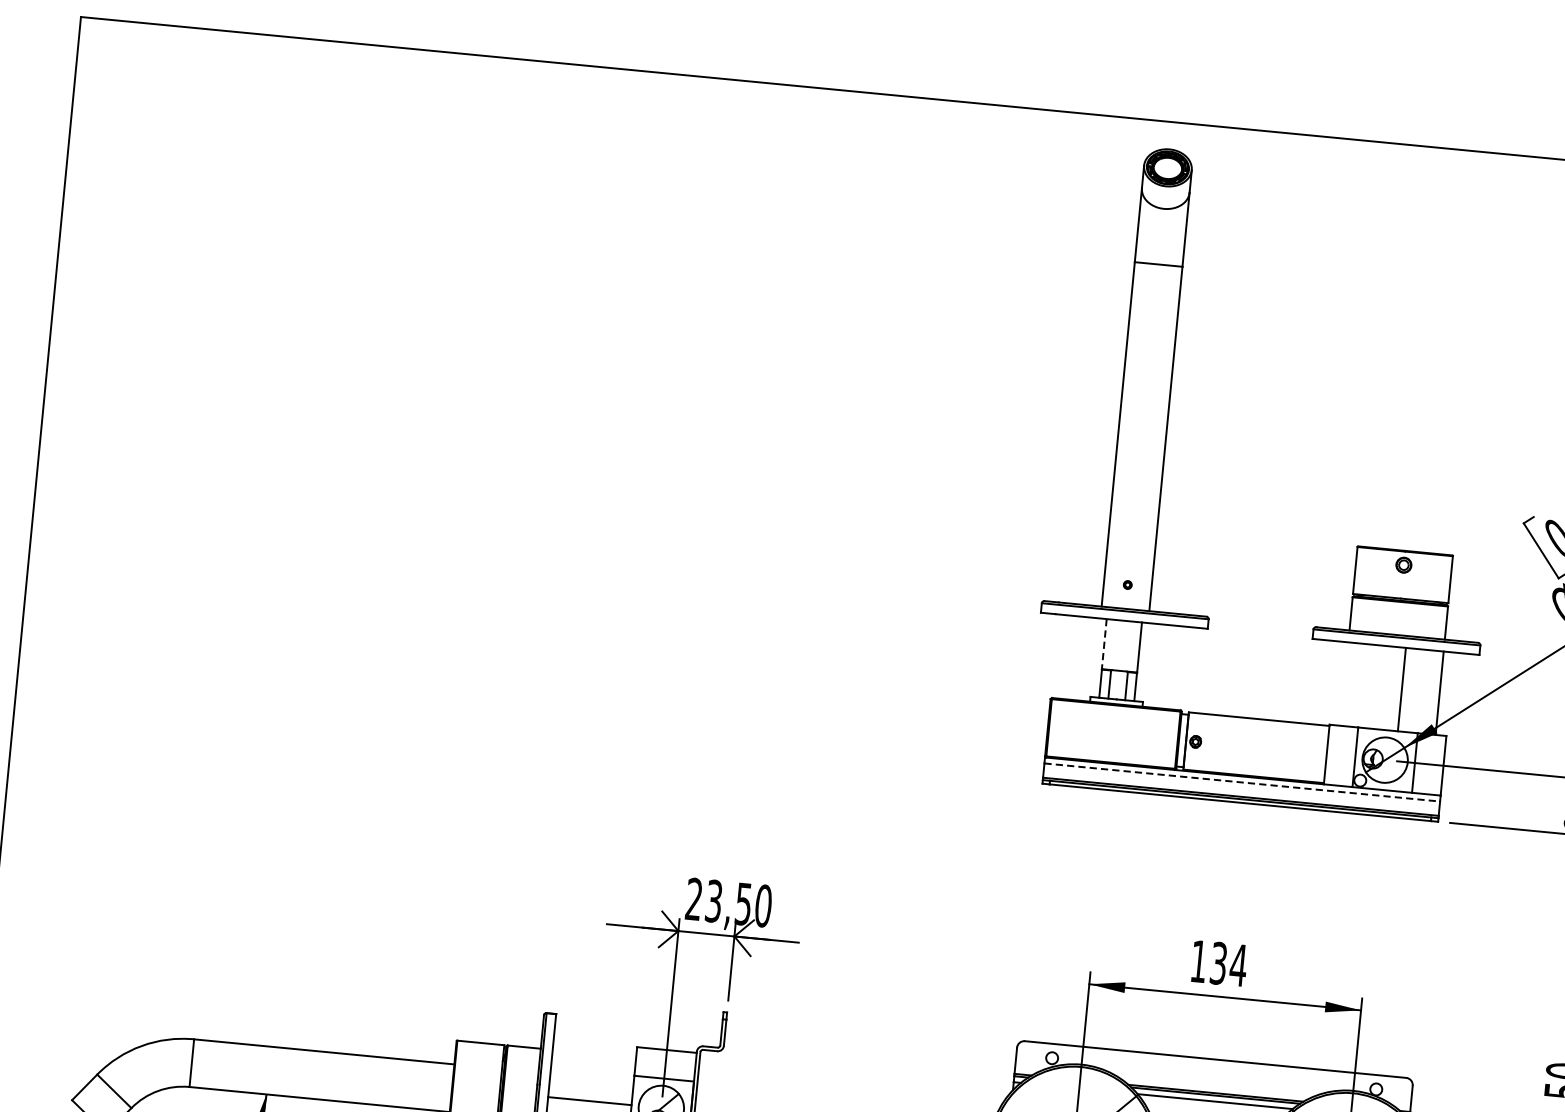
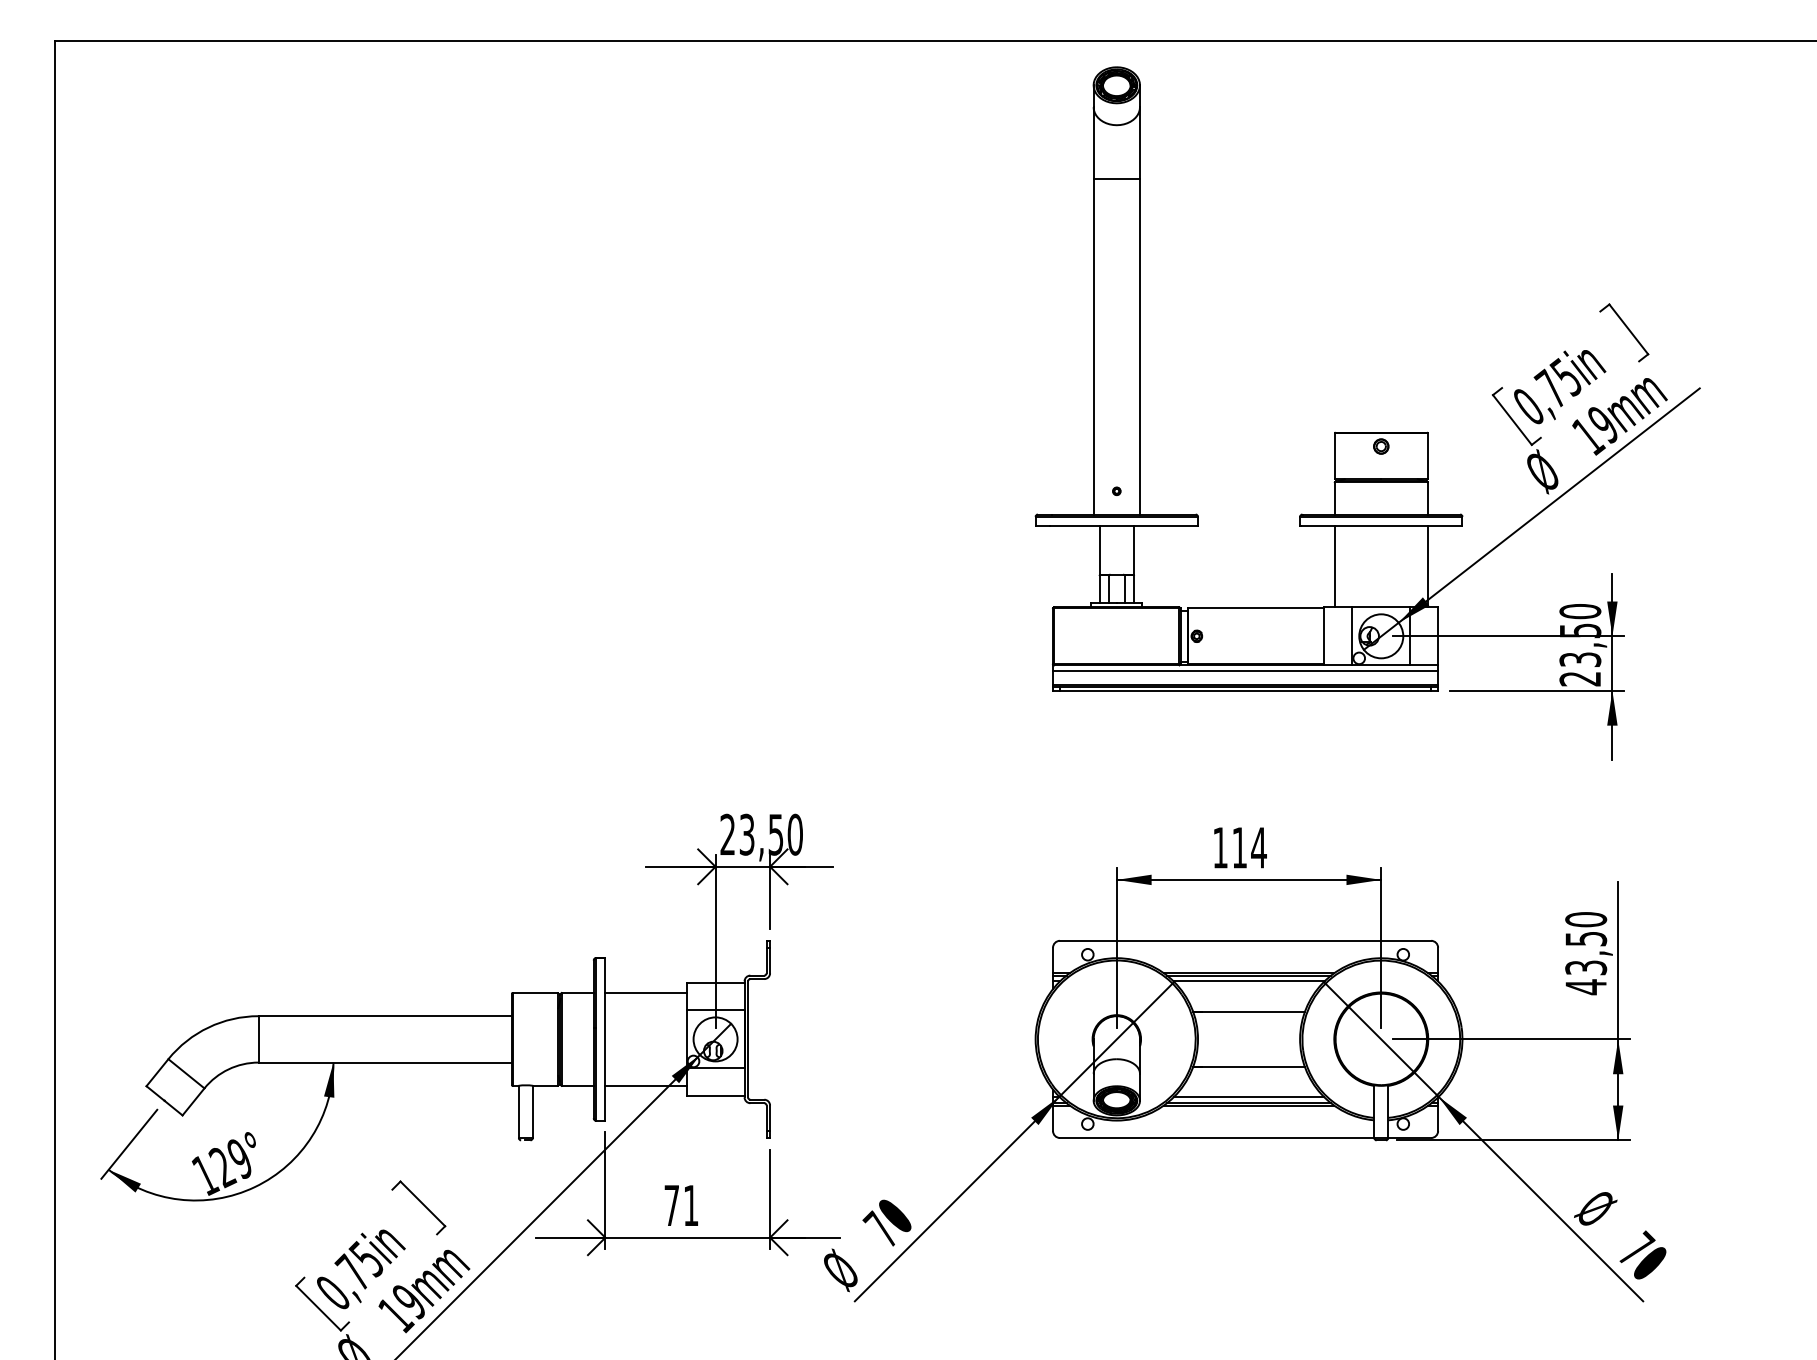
line: (1104, 645) -> (1099, 551), dashed -> solid
line: (1401, 689) -> (1334, 566), moved
line: (1242, 782) -> (1245, 671), dashed -> solid
text: (1218, 963) -> (1239, 847), 134 -> 114
line: (589, 1101) -> (645, 993), moved

